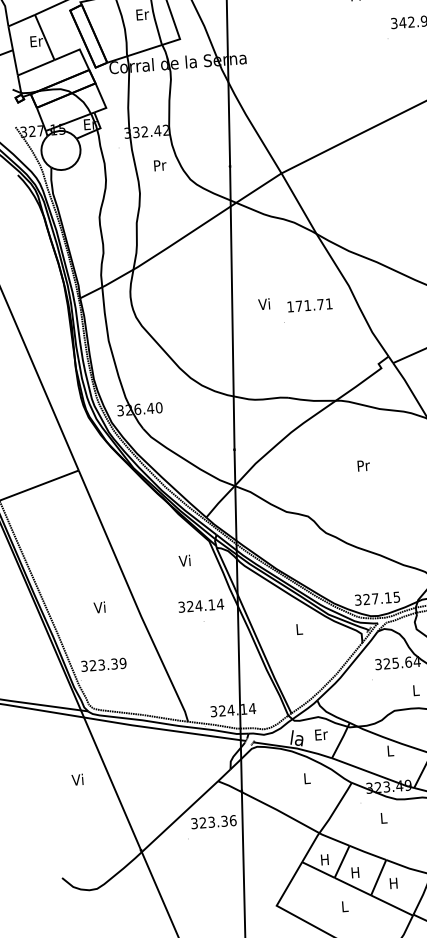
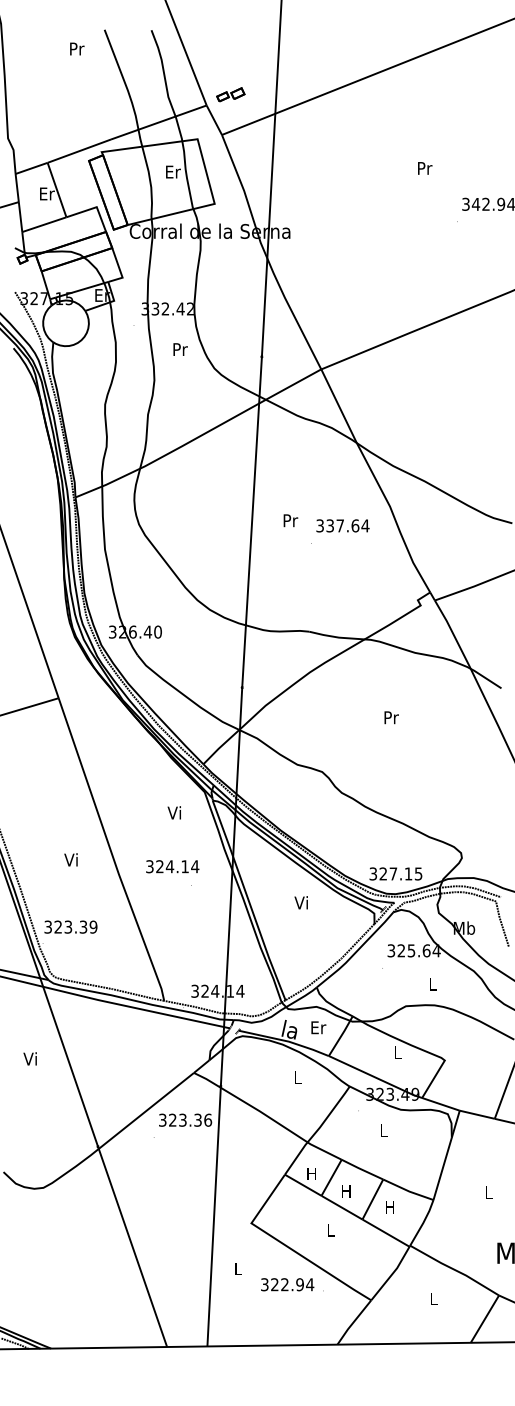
text: (264, 304) -> (290, 520), Vi -> Pr
text: (309, 305) -> (342, 525), 171.71 -> 337.64
text: (201, 605) -> (172, 866), moved
text: (297, 629) -> (300, 902), L -> Vi

